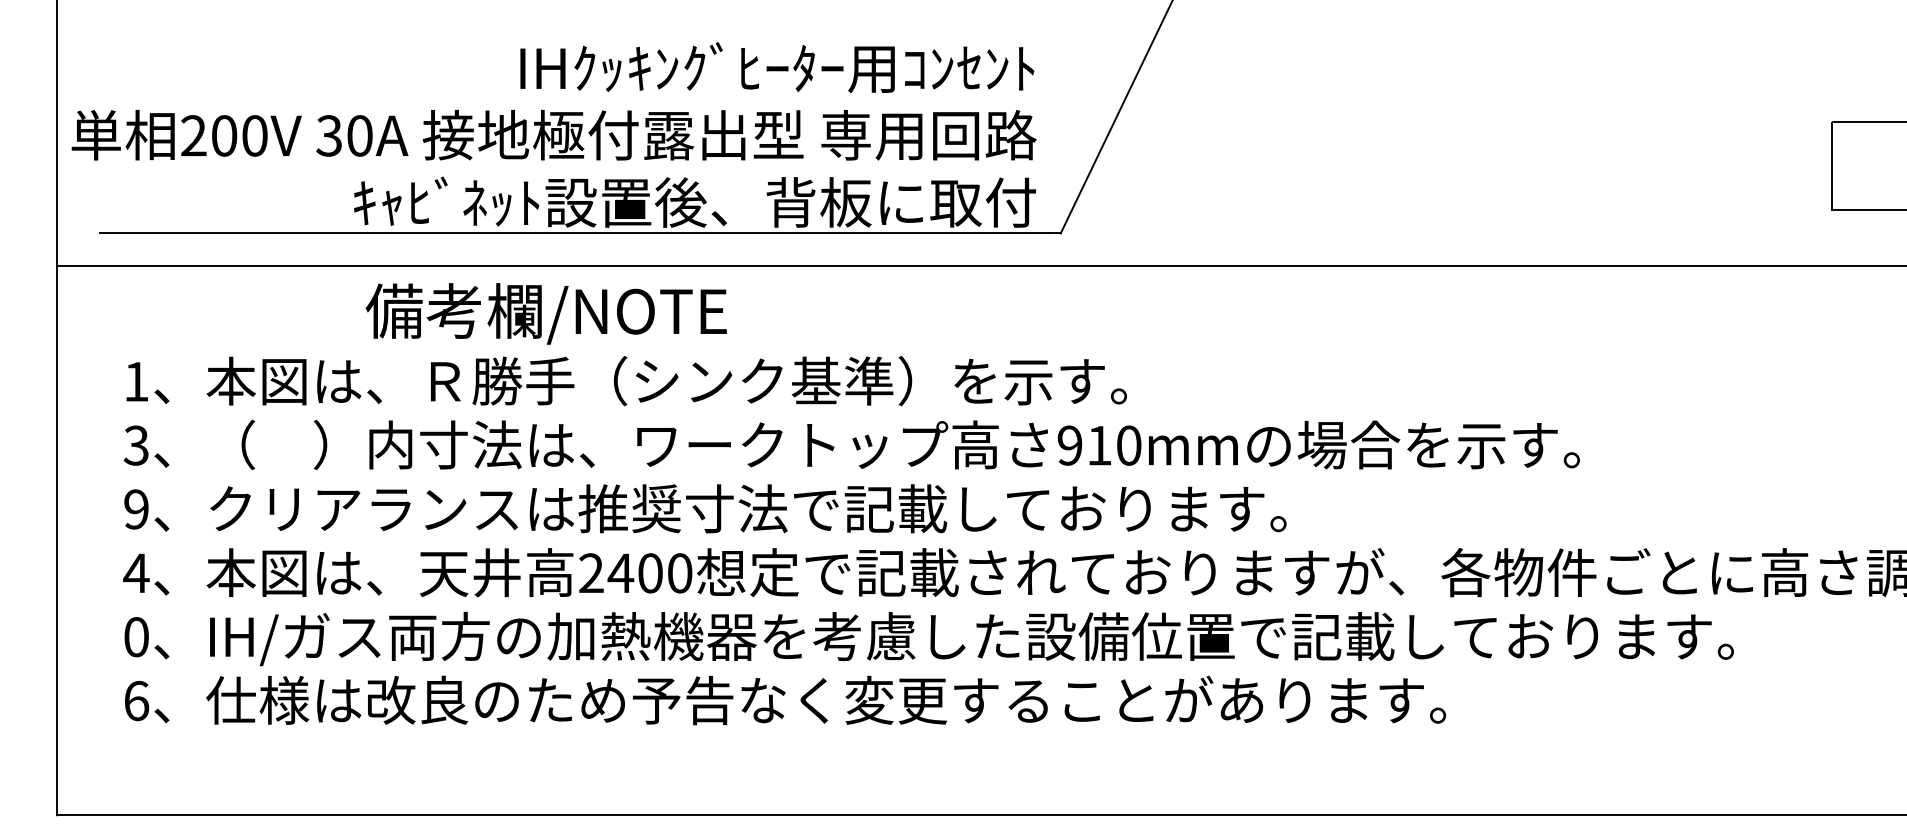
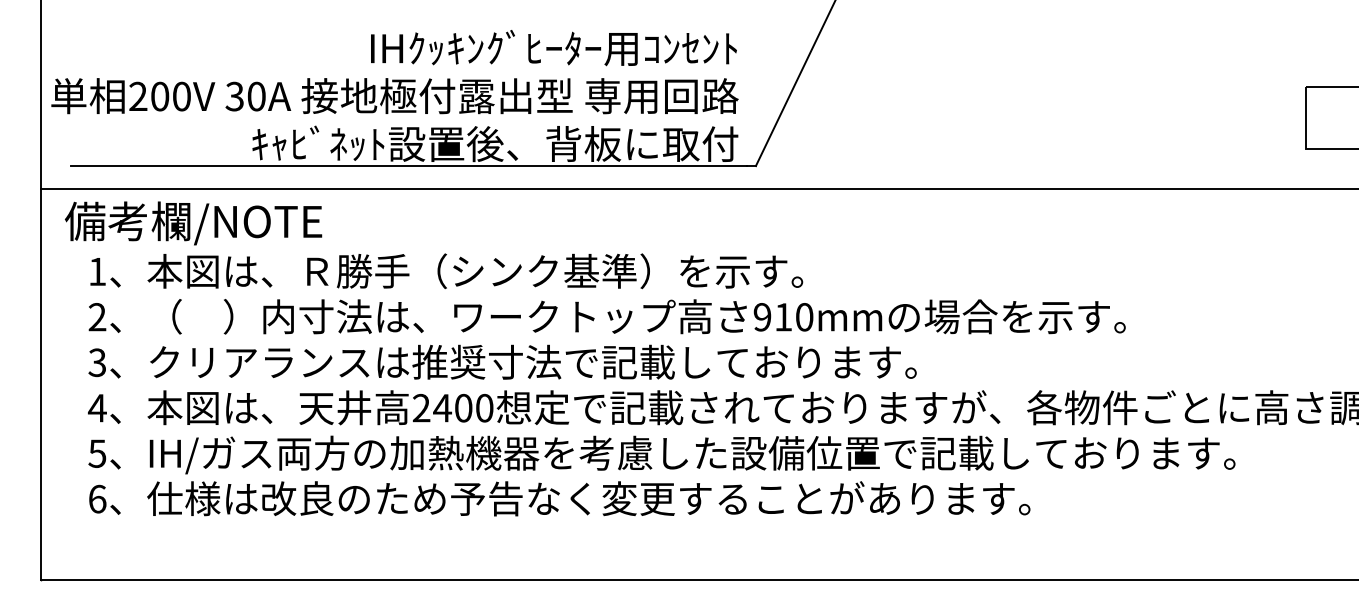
text: (545, 313) -> (192, 223), moved
text: (135, 445) -> (96, 317), 3 -> 2
text: (135, 509) -> (96, 362), 9 -> 3
text: (135, 637) -> (96, 453), 0 -> 5

